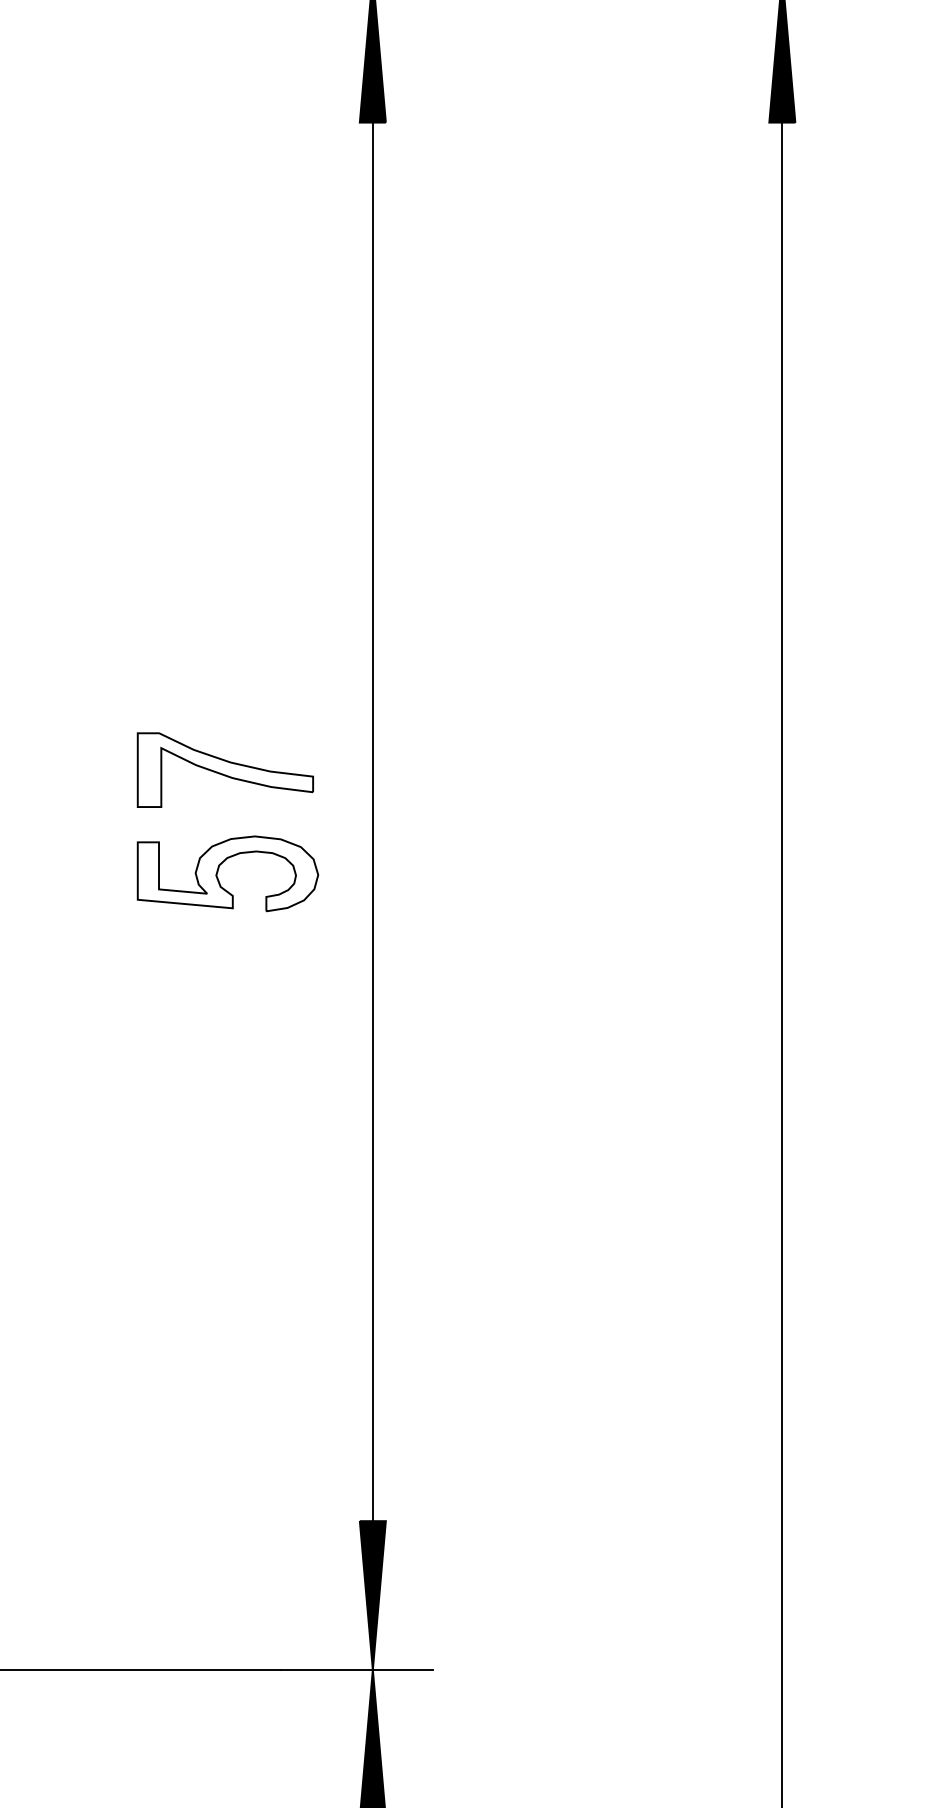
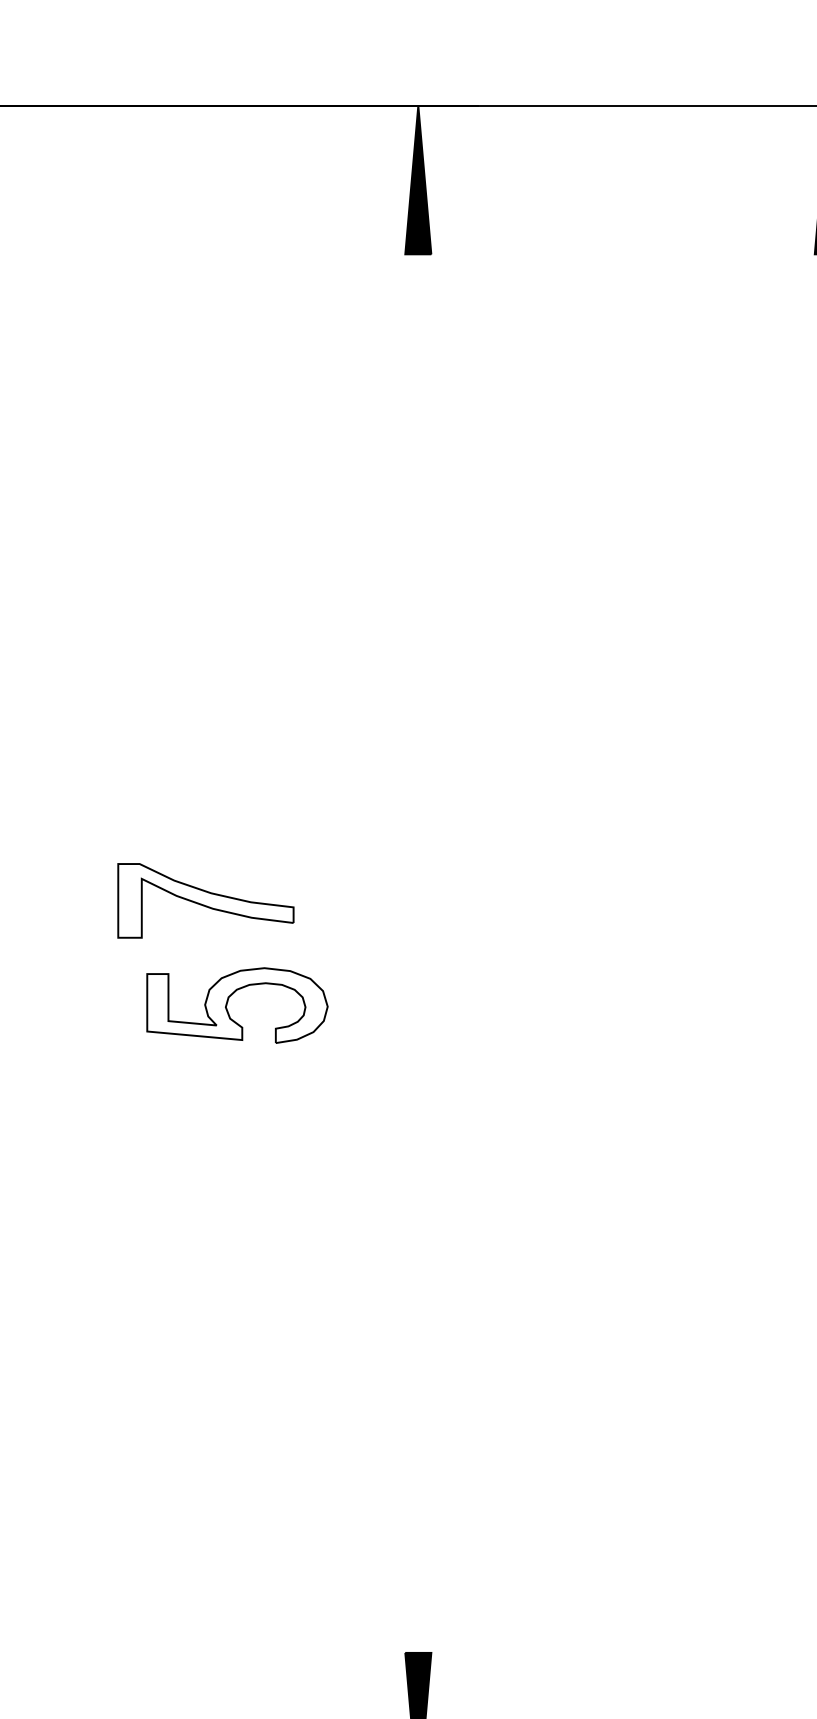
part: (224, 769) -> (204, 900), moved
line: (372, 821) -> (417, 953), removed
part: (218, 872) -> (227, 1004), moved

